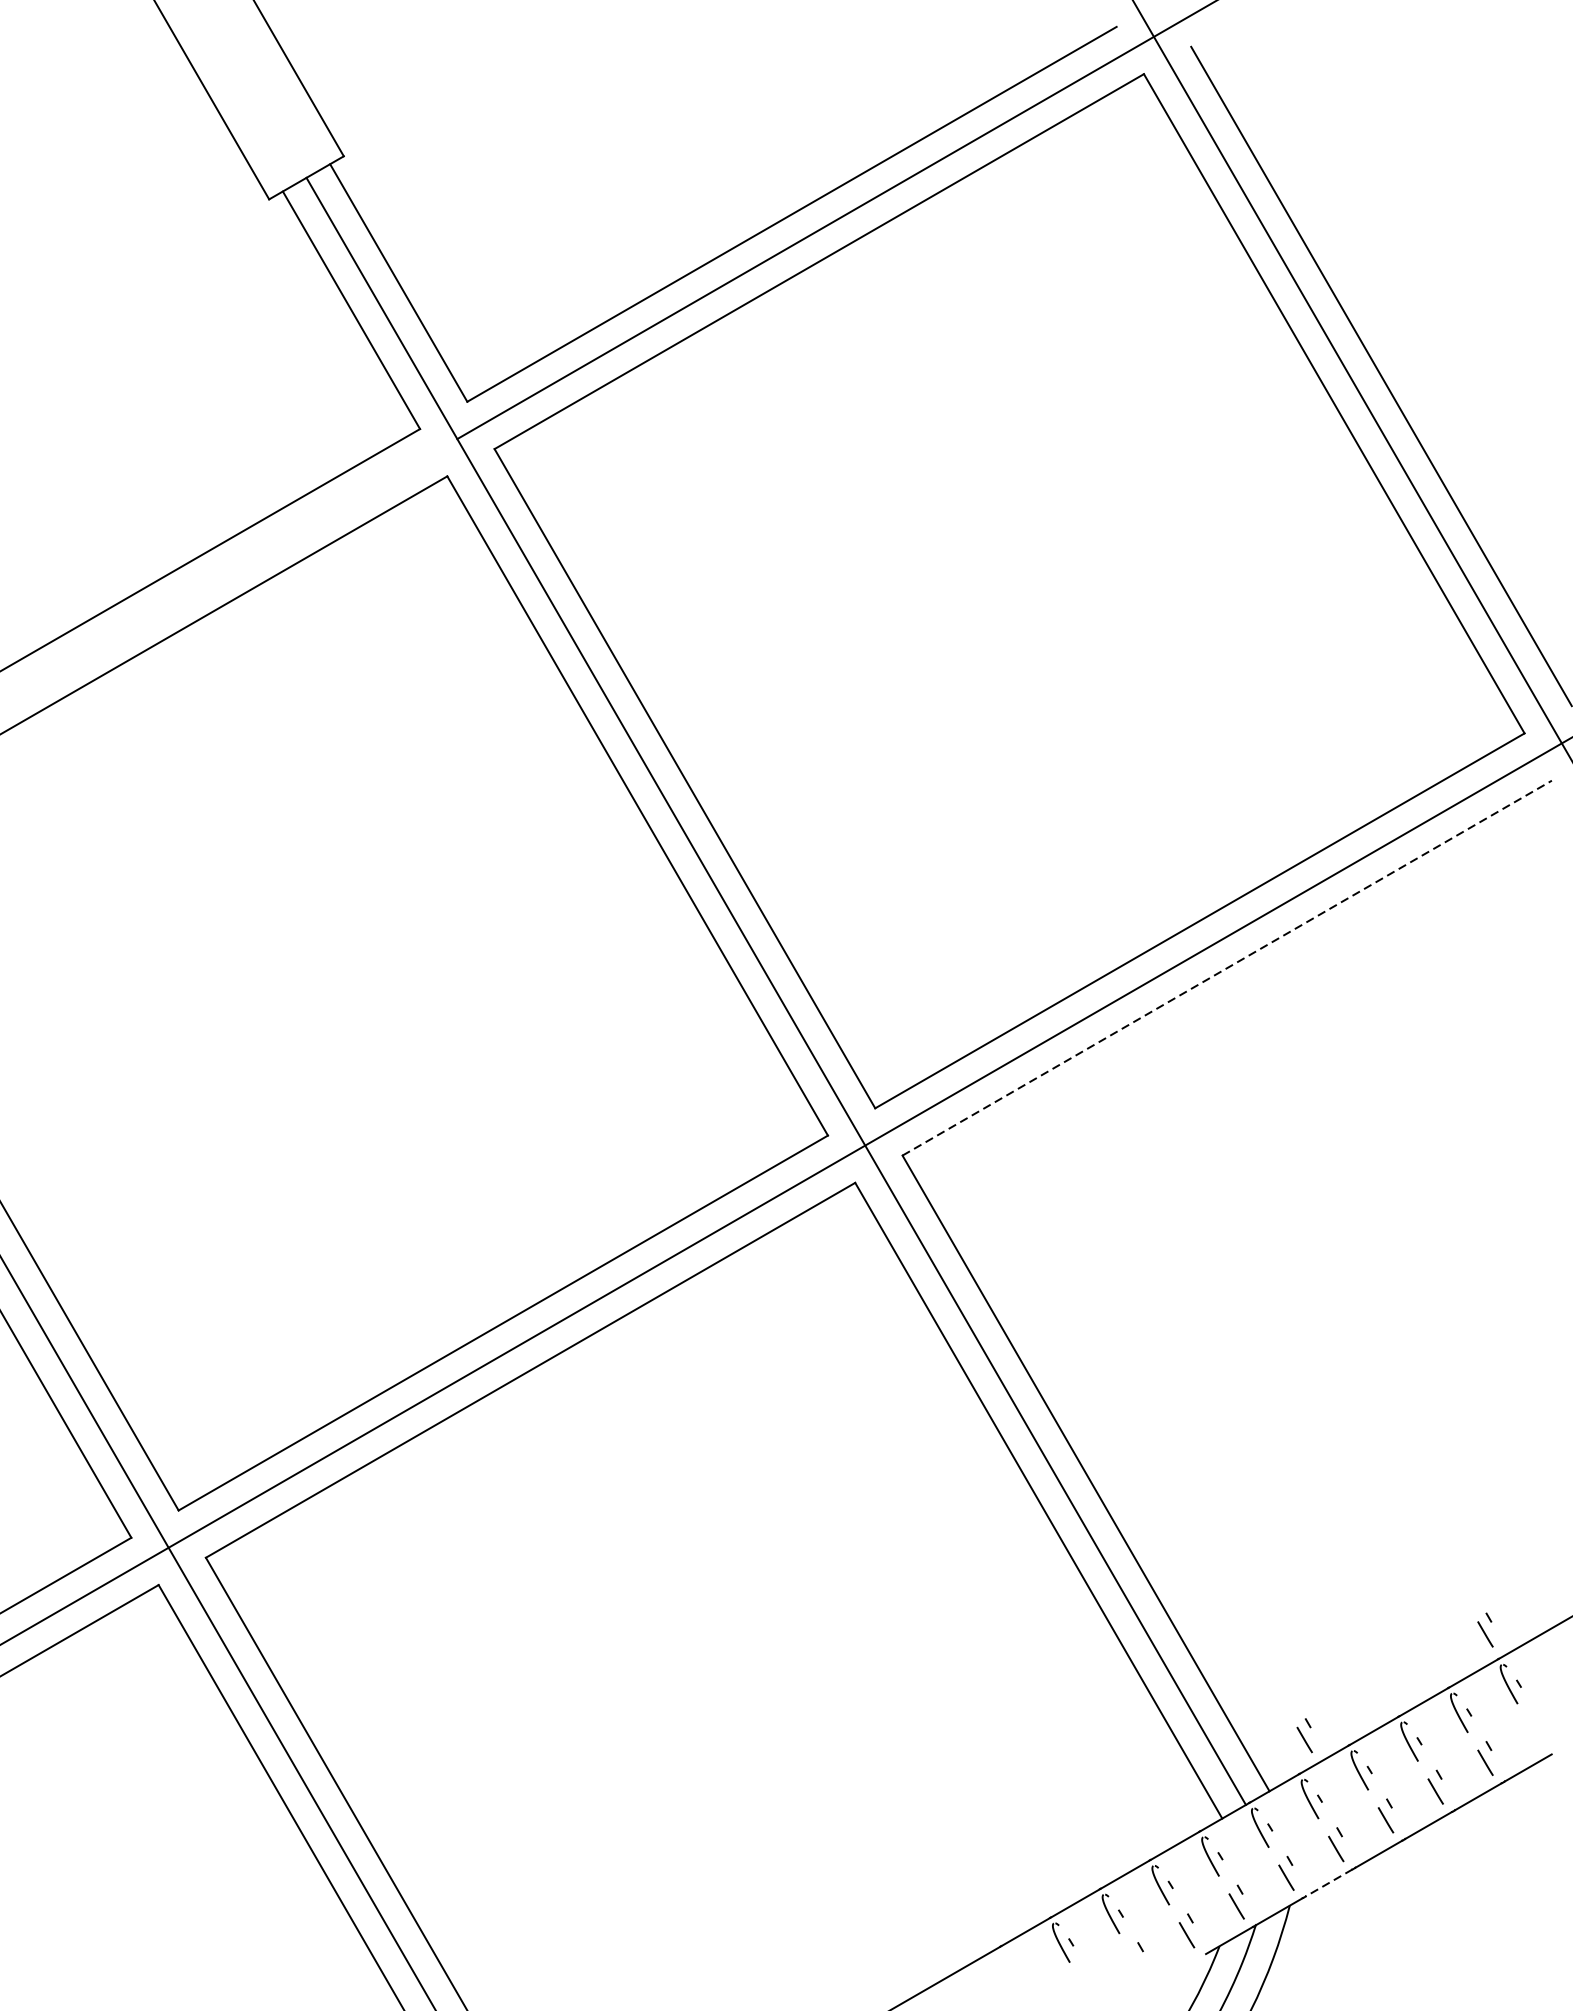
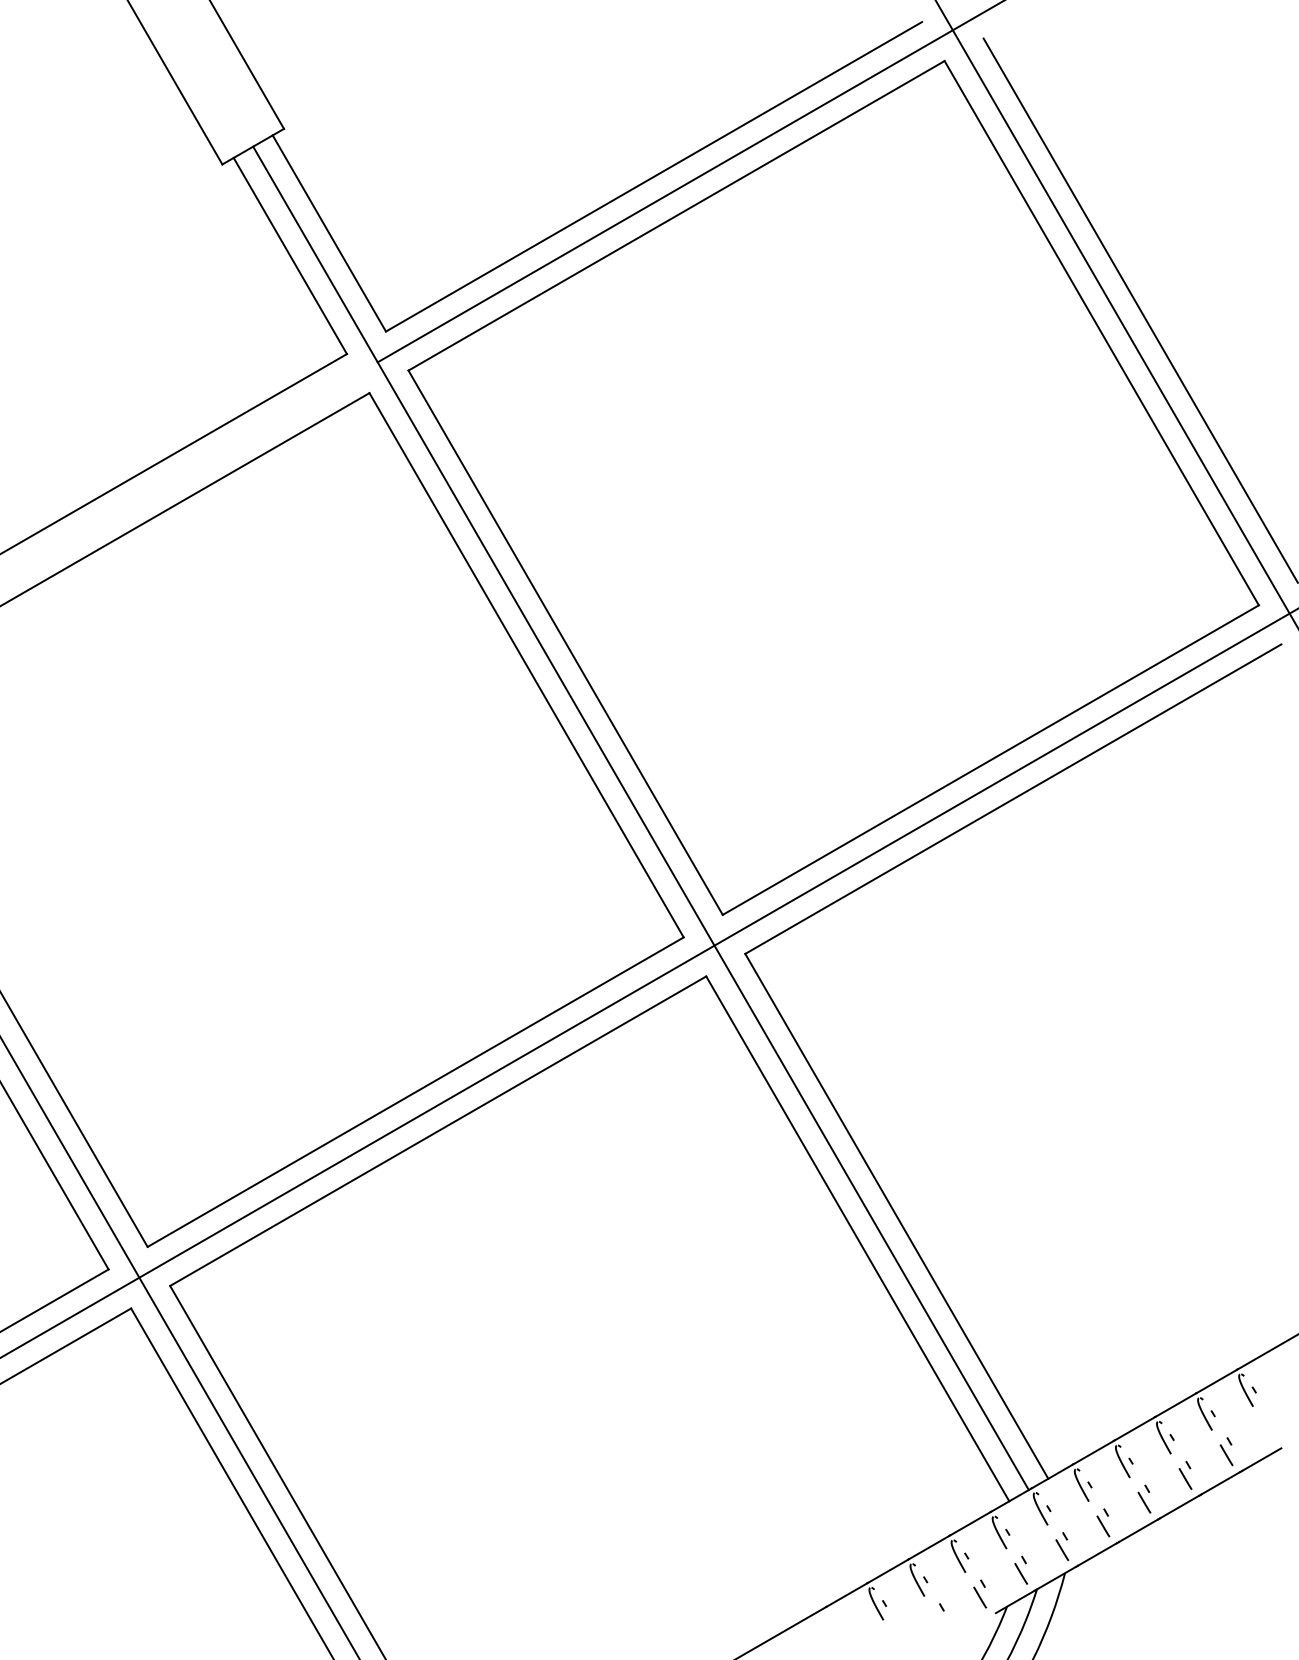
line: (1227, 968) -> (1013, 799), dashed -> solid
part: (1485, 1629) -> (1226, 1345), removed
part: (1304, 1735) -> (1077, 1432), removed
line: (1329, 1883) -> (1097, 1554), dashed -> solid

